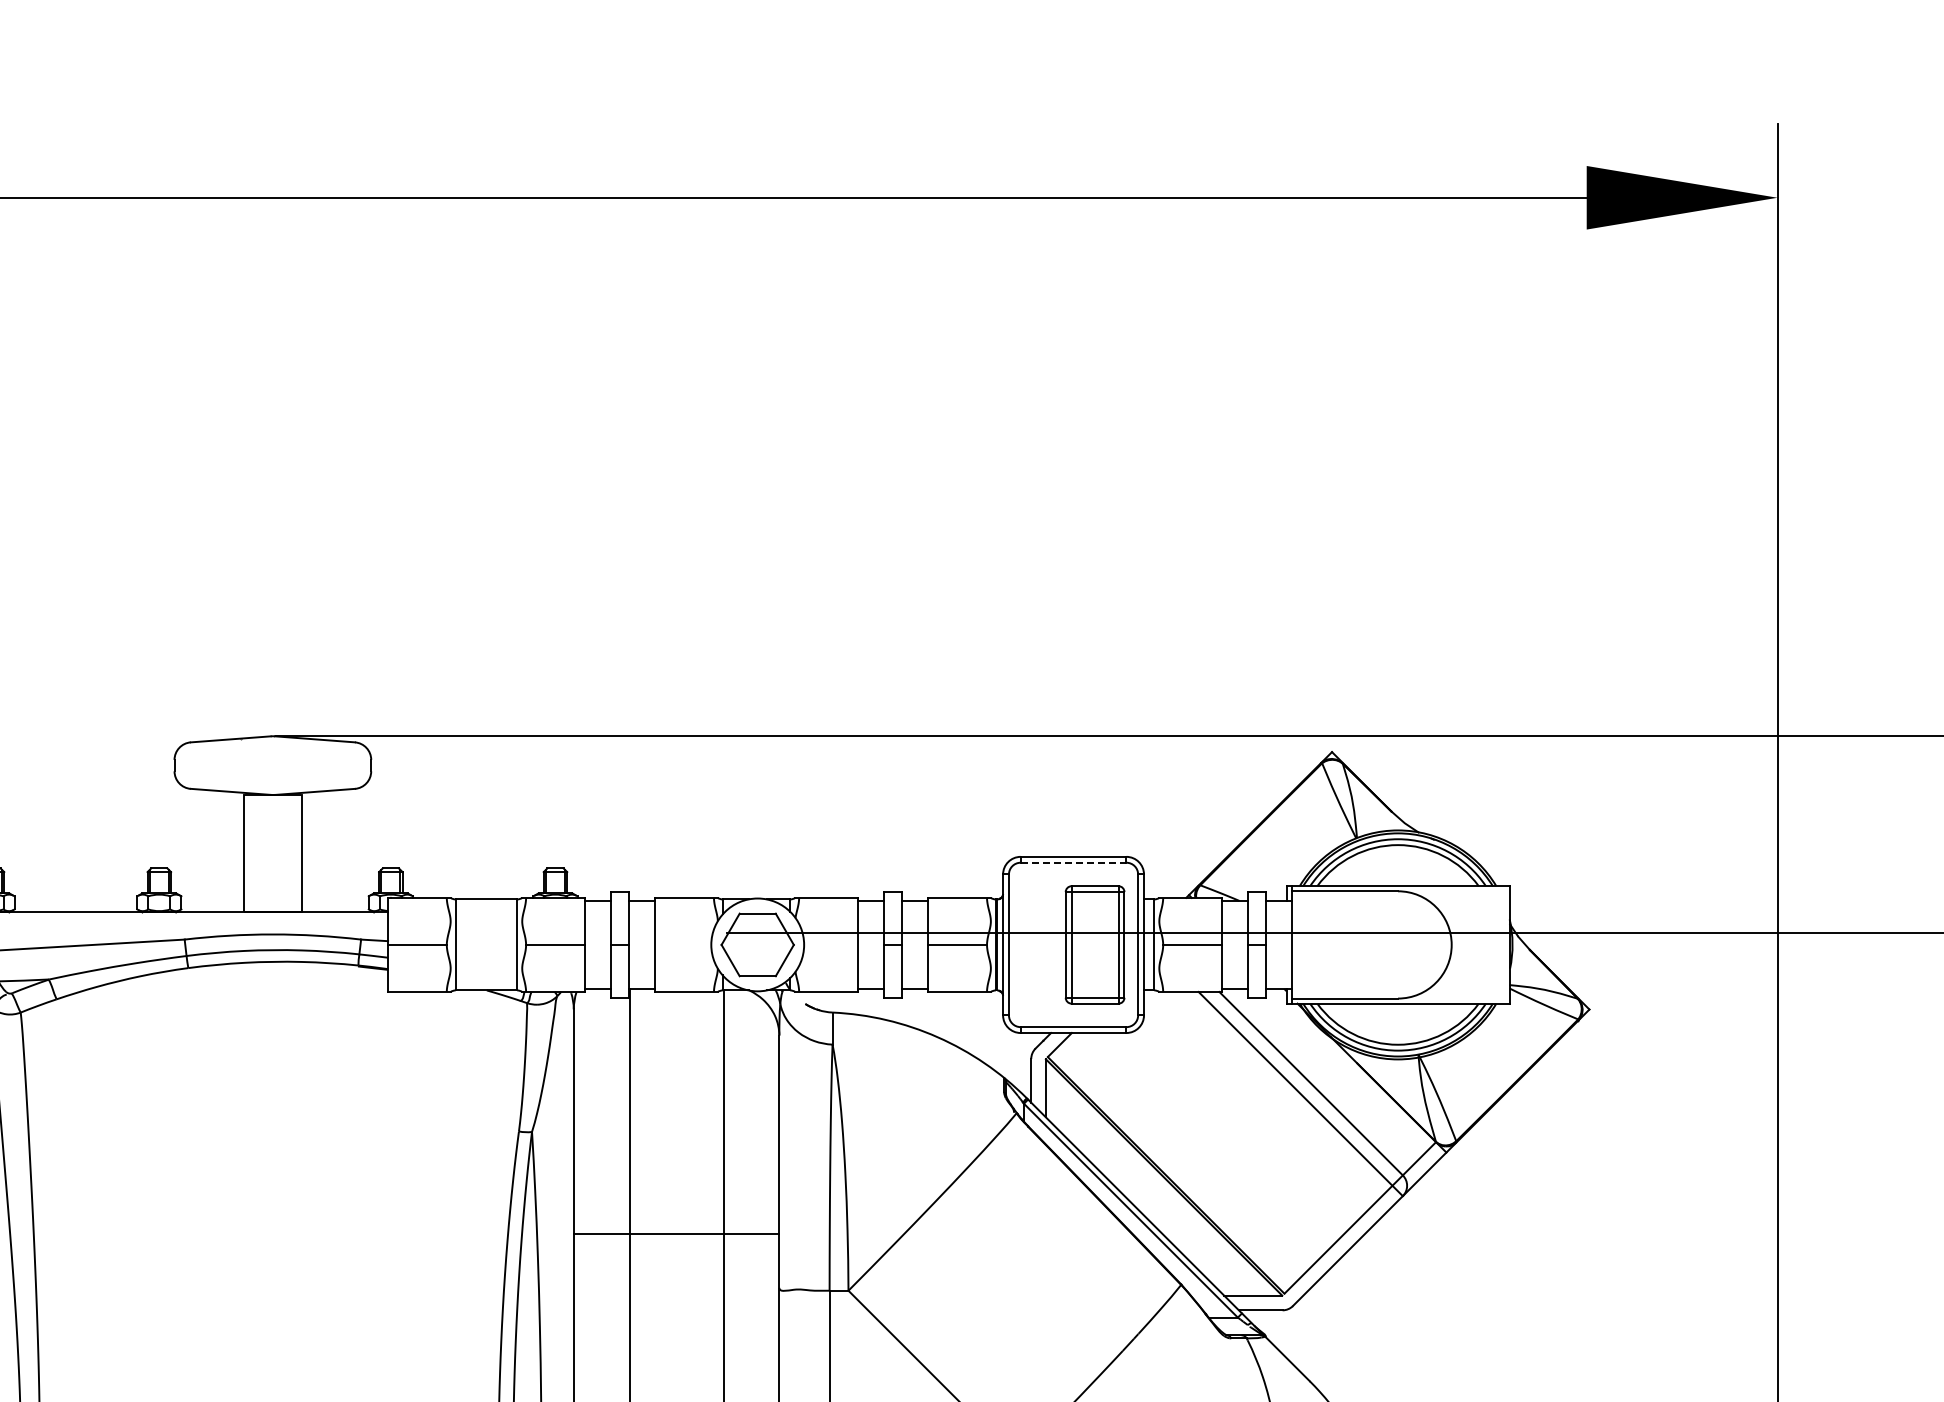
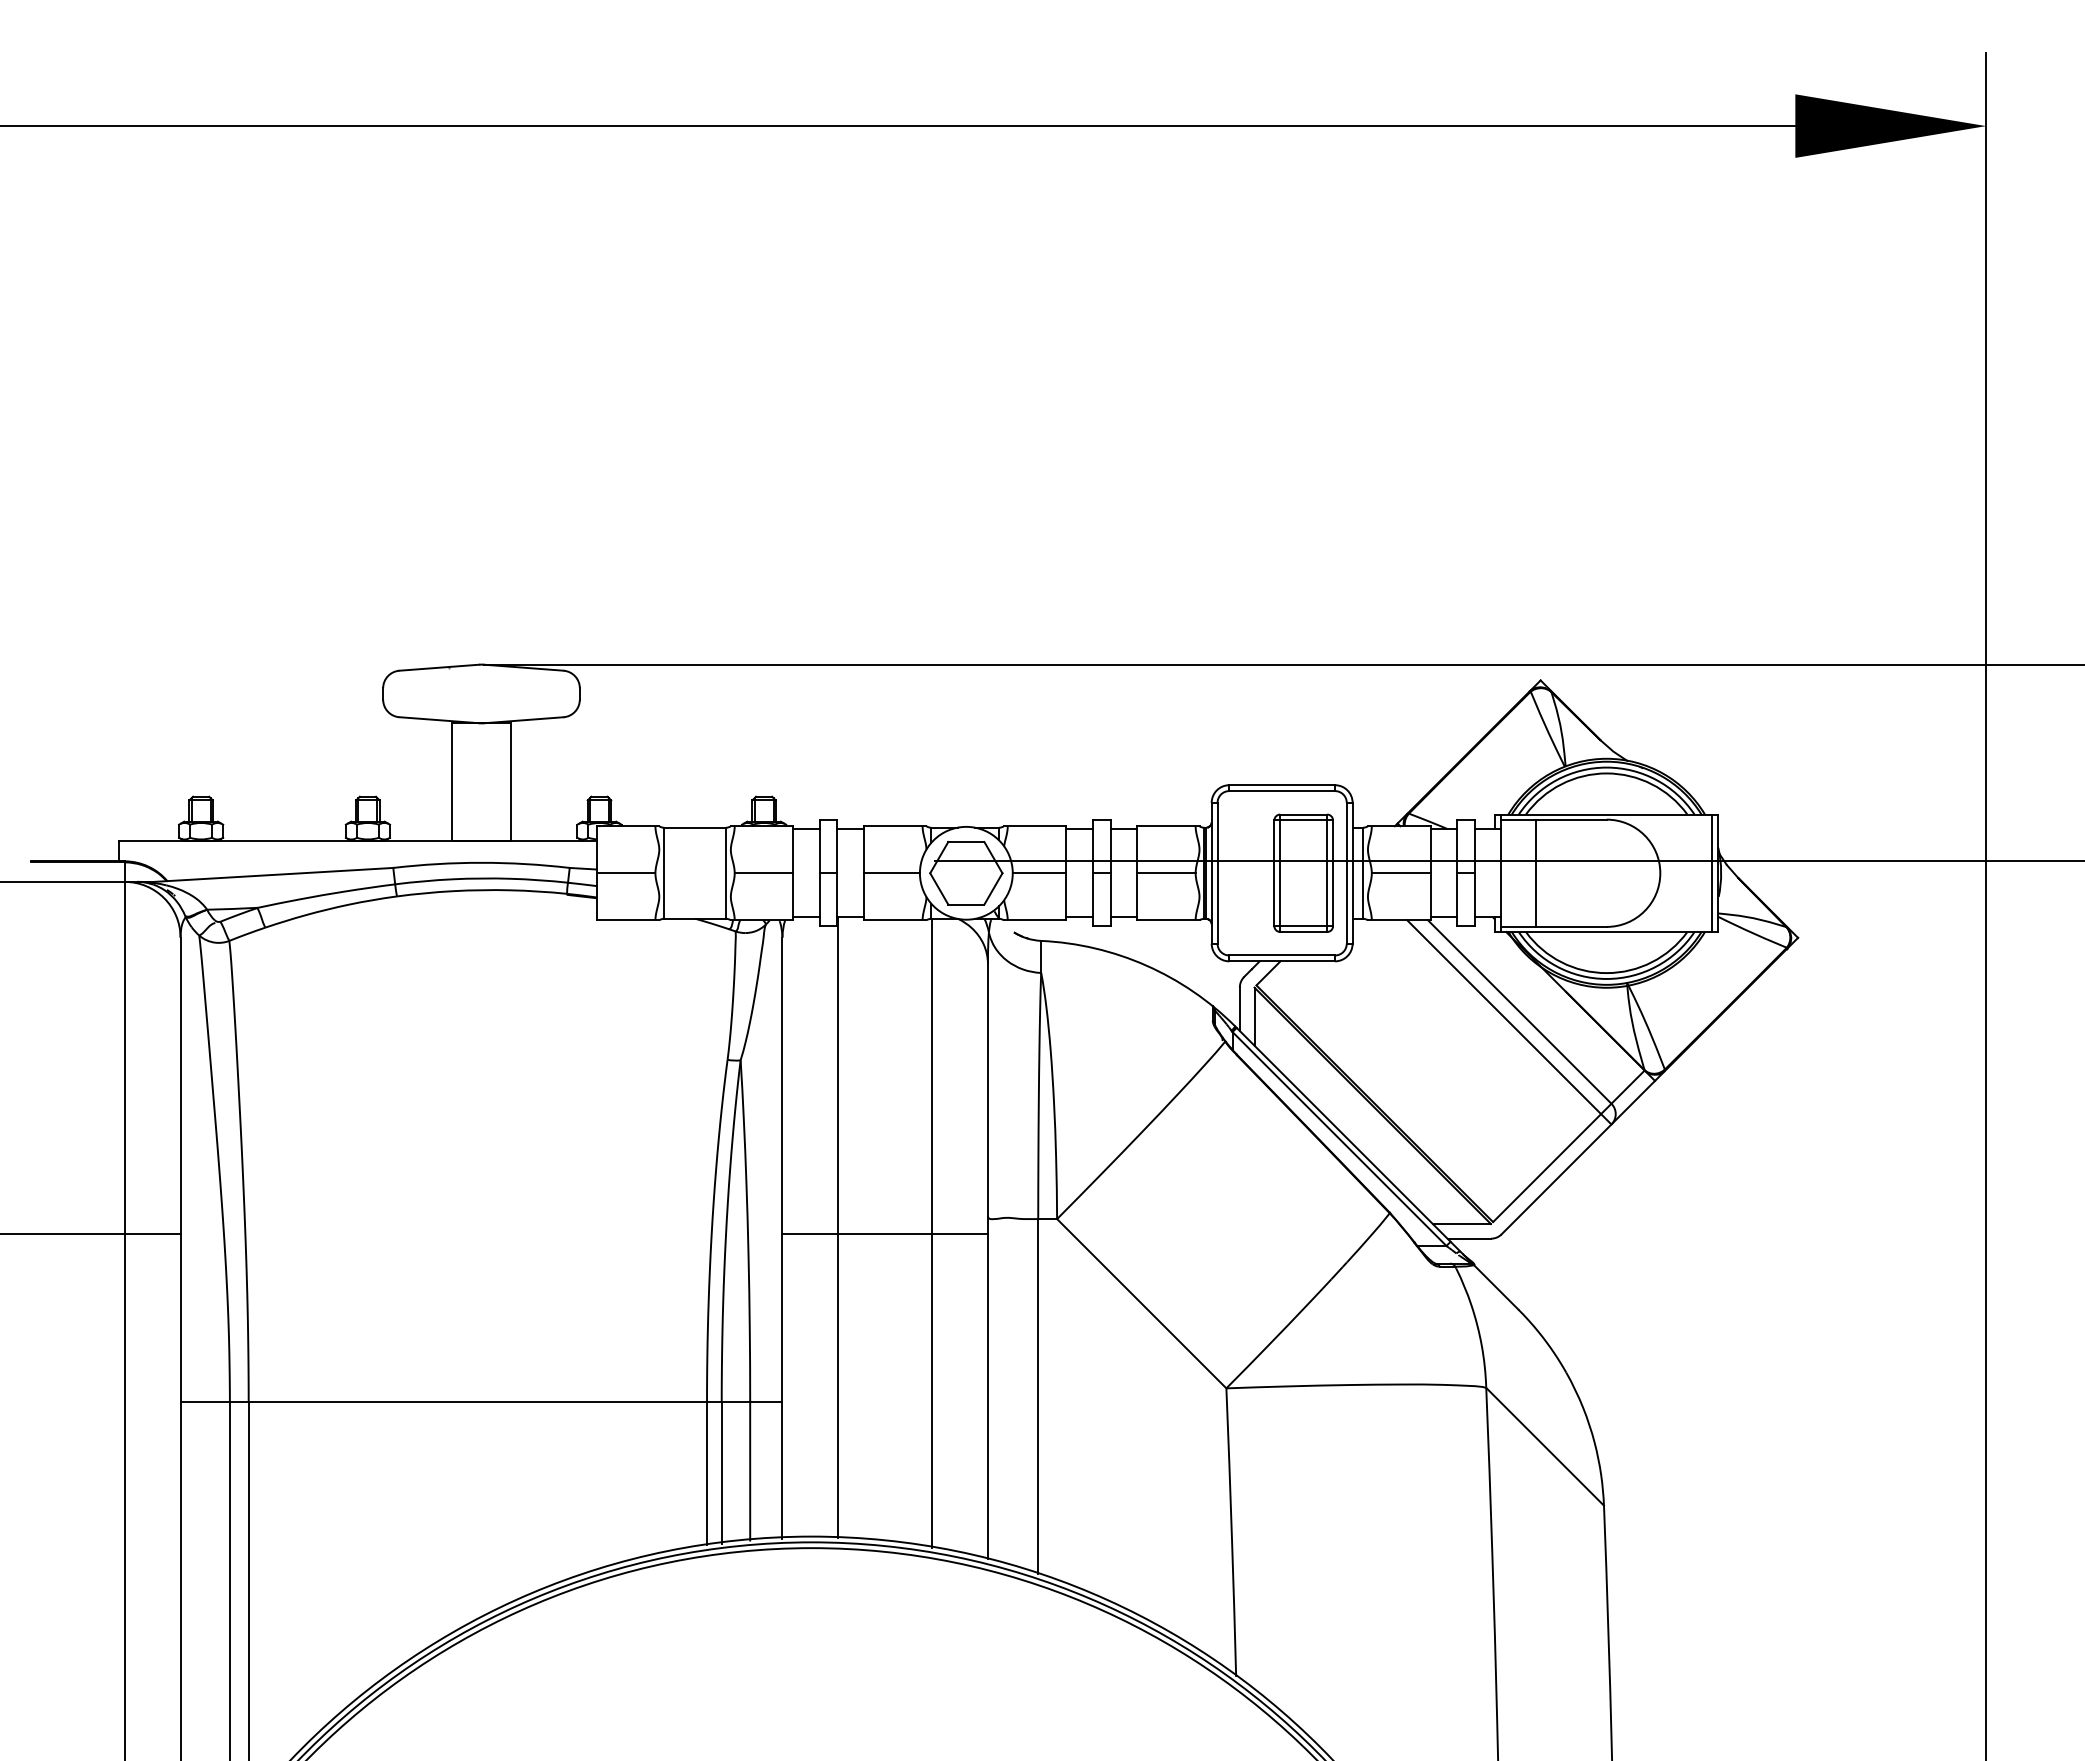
line: (1073, 863) -> (1282, 791), dashed -> solid
line: (1327, 944) -> (1536, 872), added
line: (682, 945) -> (891, 873), added
line: (830, 945) -> (1039, 873), added
line: (1503, 945) -> (1712, 873), added
line: (675, 1234) -> (884, 1234), moved

